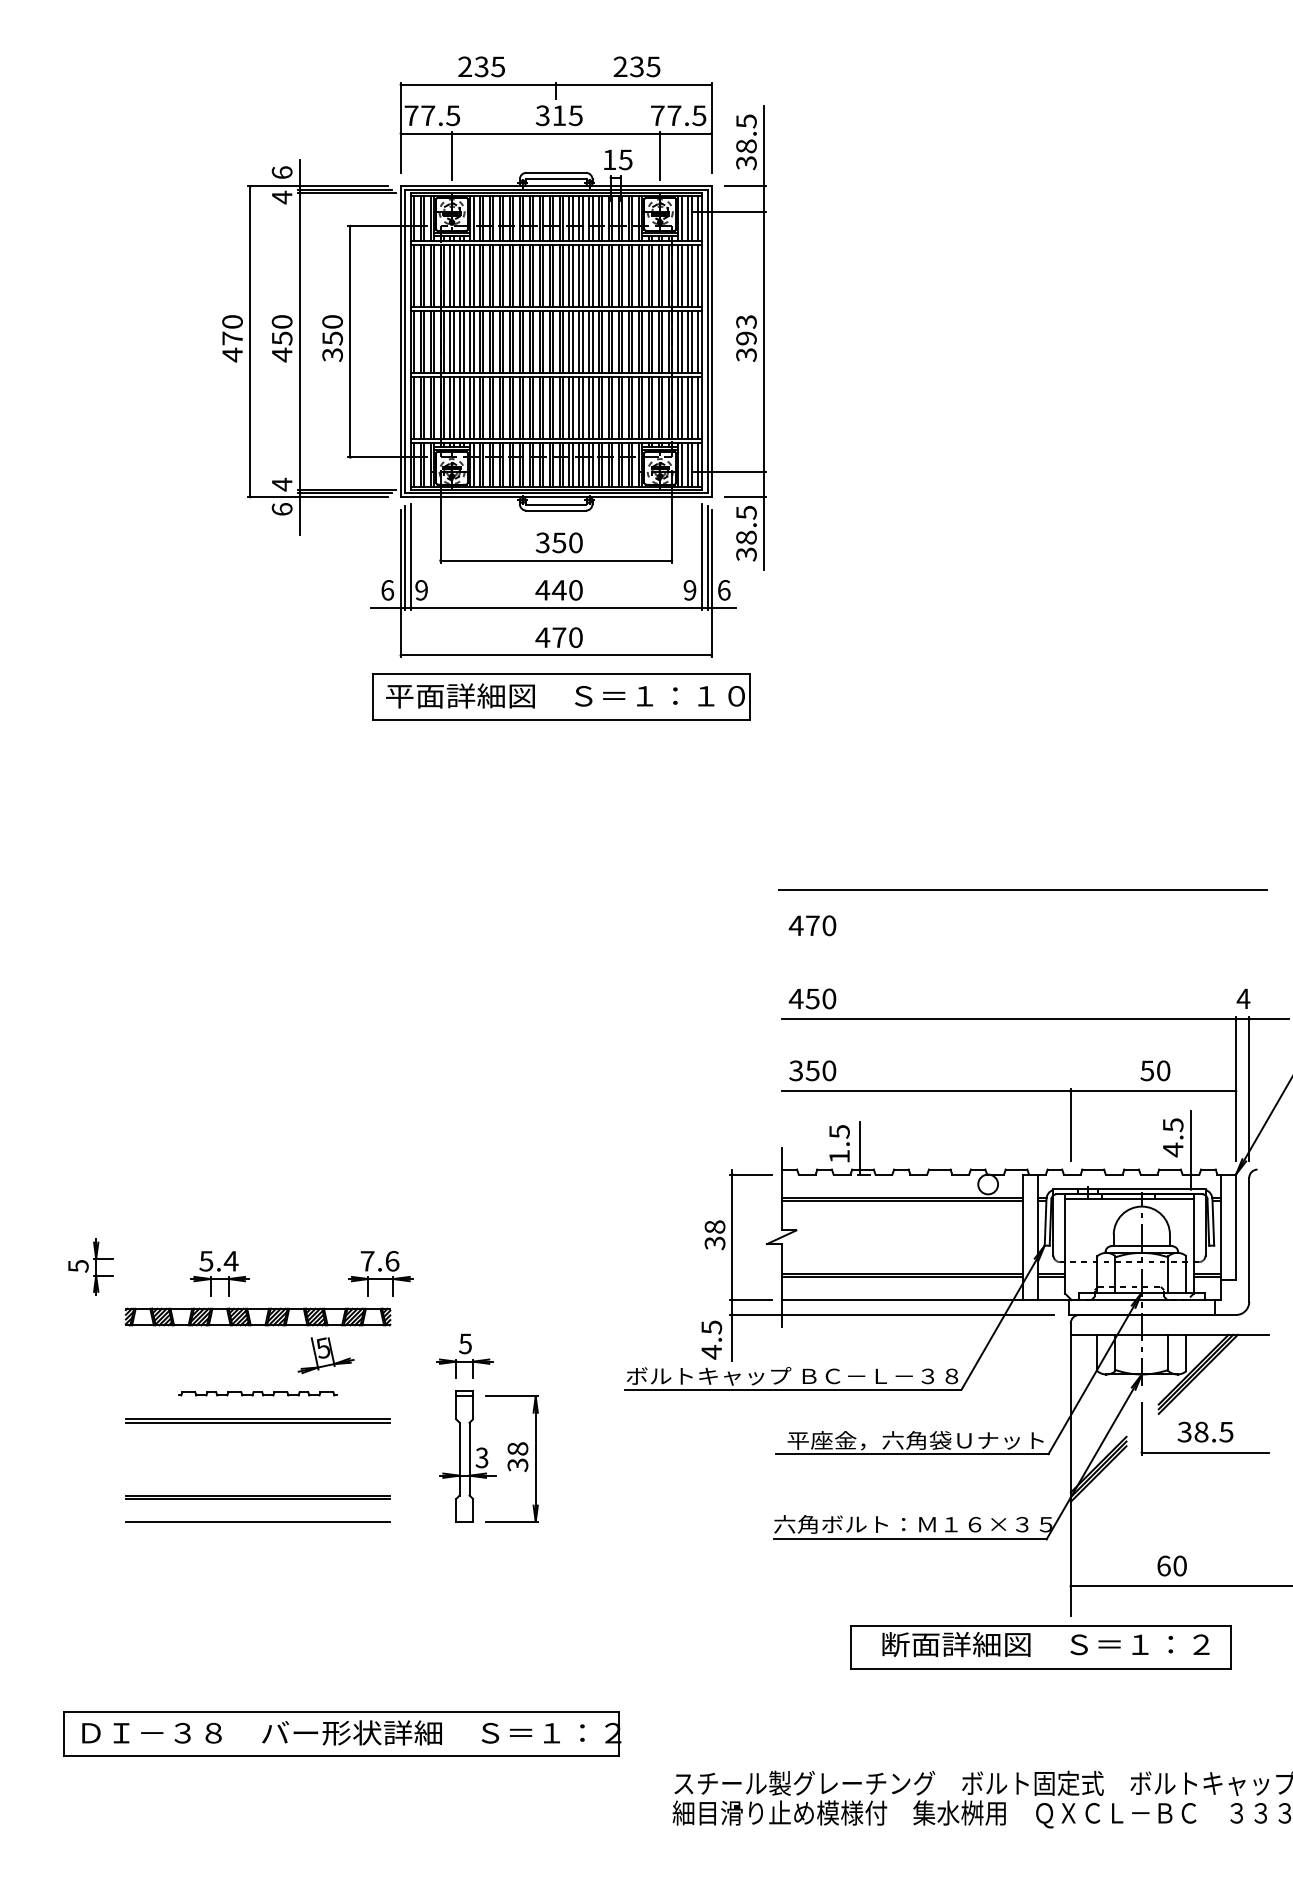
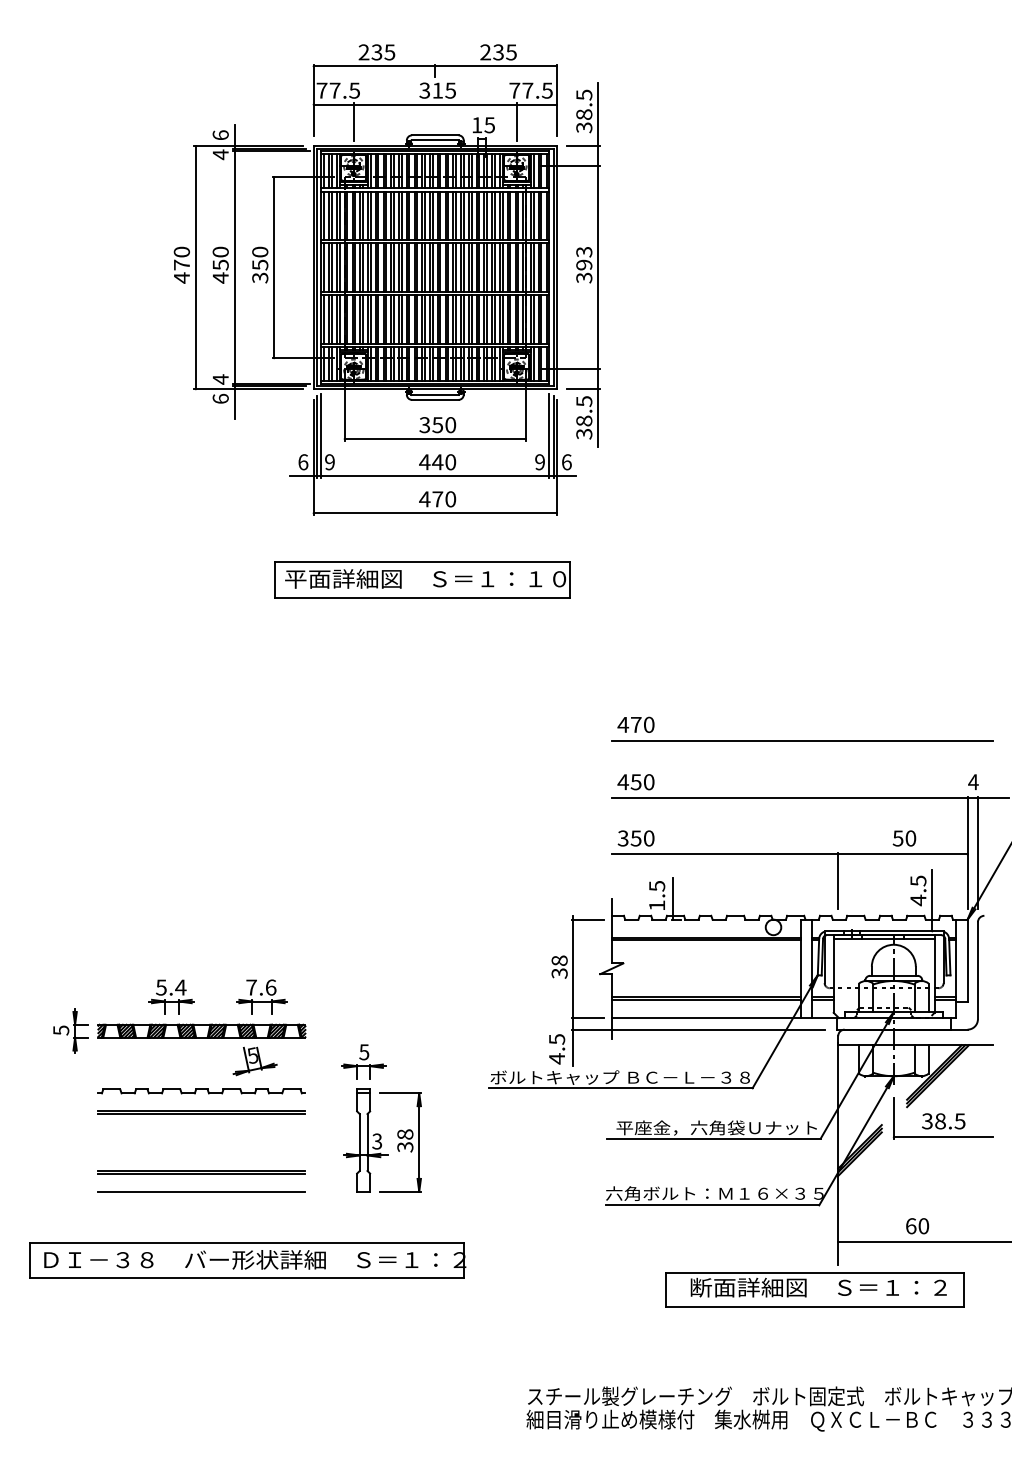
part: (561, 696) -> (422, 579), moved
line: (1022, 889) -> (802, 740), moved
part: (90, 1266) -> (70, 1030), moved
part: (380, 1272) -> (261, 996), moved
part: (257, 1393) -> (201, 1091), size x1.67
part: (341, 1733) -> (247, 1260), moved

